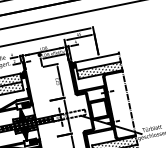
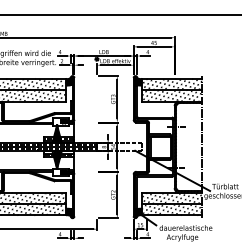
hatch: (98, 62) -> (172, 84), added

